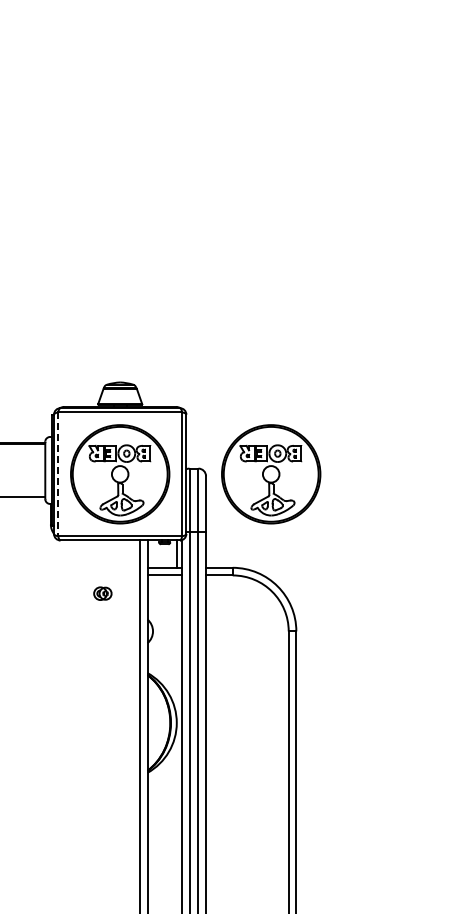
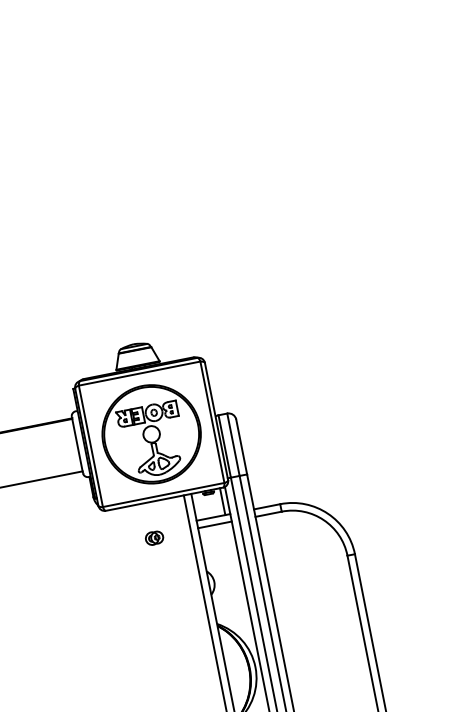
line: (58, 474) -> (91, 446), dashed -> solid
part: (271, 474) -> (300, 405), removed
part: (102, 593) -> (154, 538), moved

